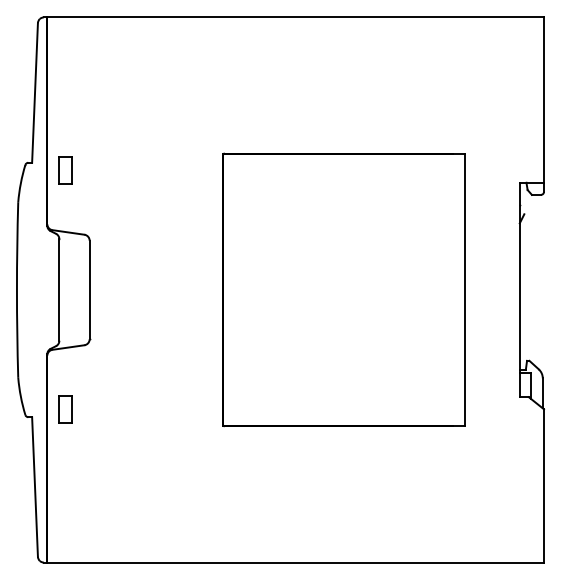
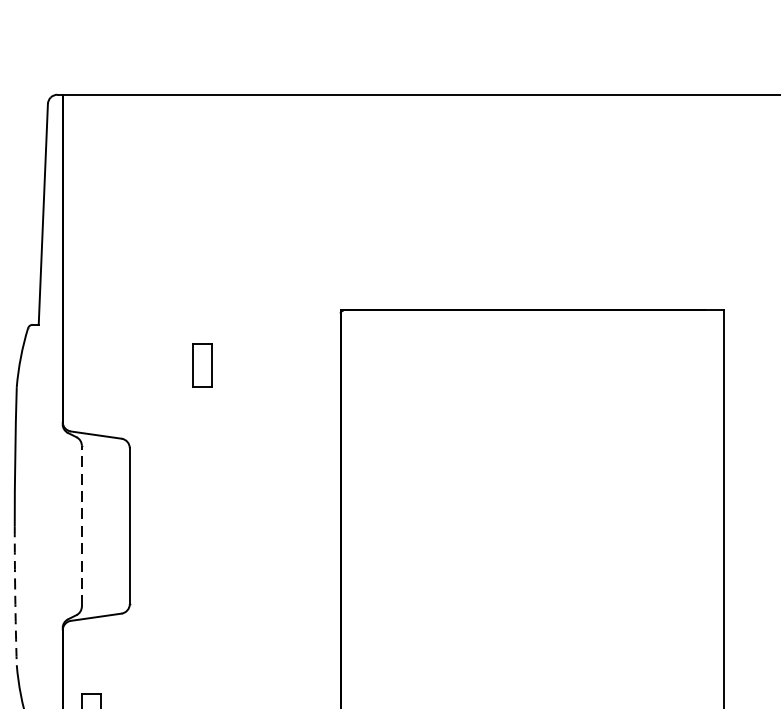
part: (65, 170) -> (202, 365), moved
line: (59, 289) -> (82, 525), solid -> dashed
arc: (17, 333) -> (15, 595), solid -> dashed

